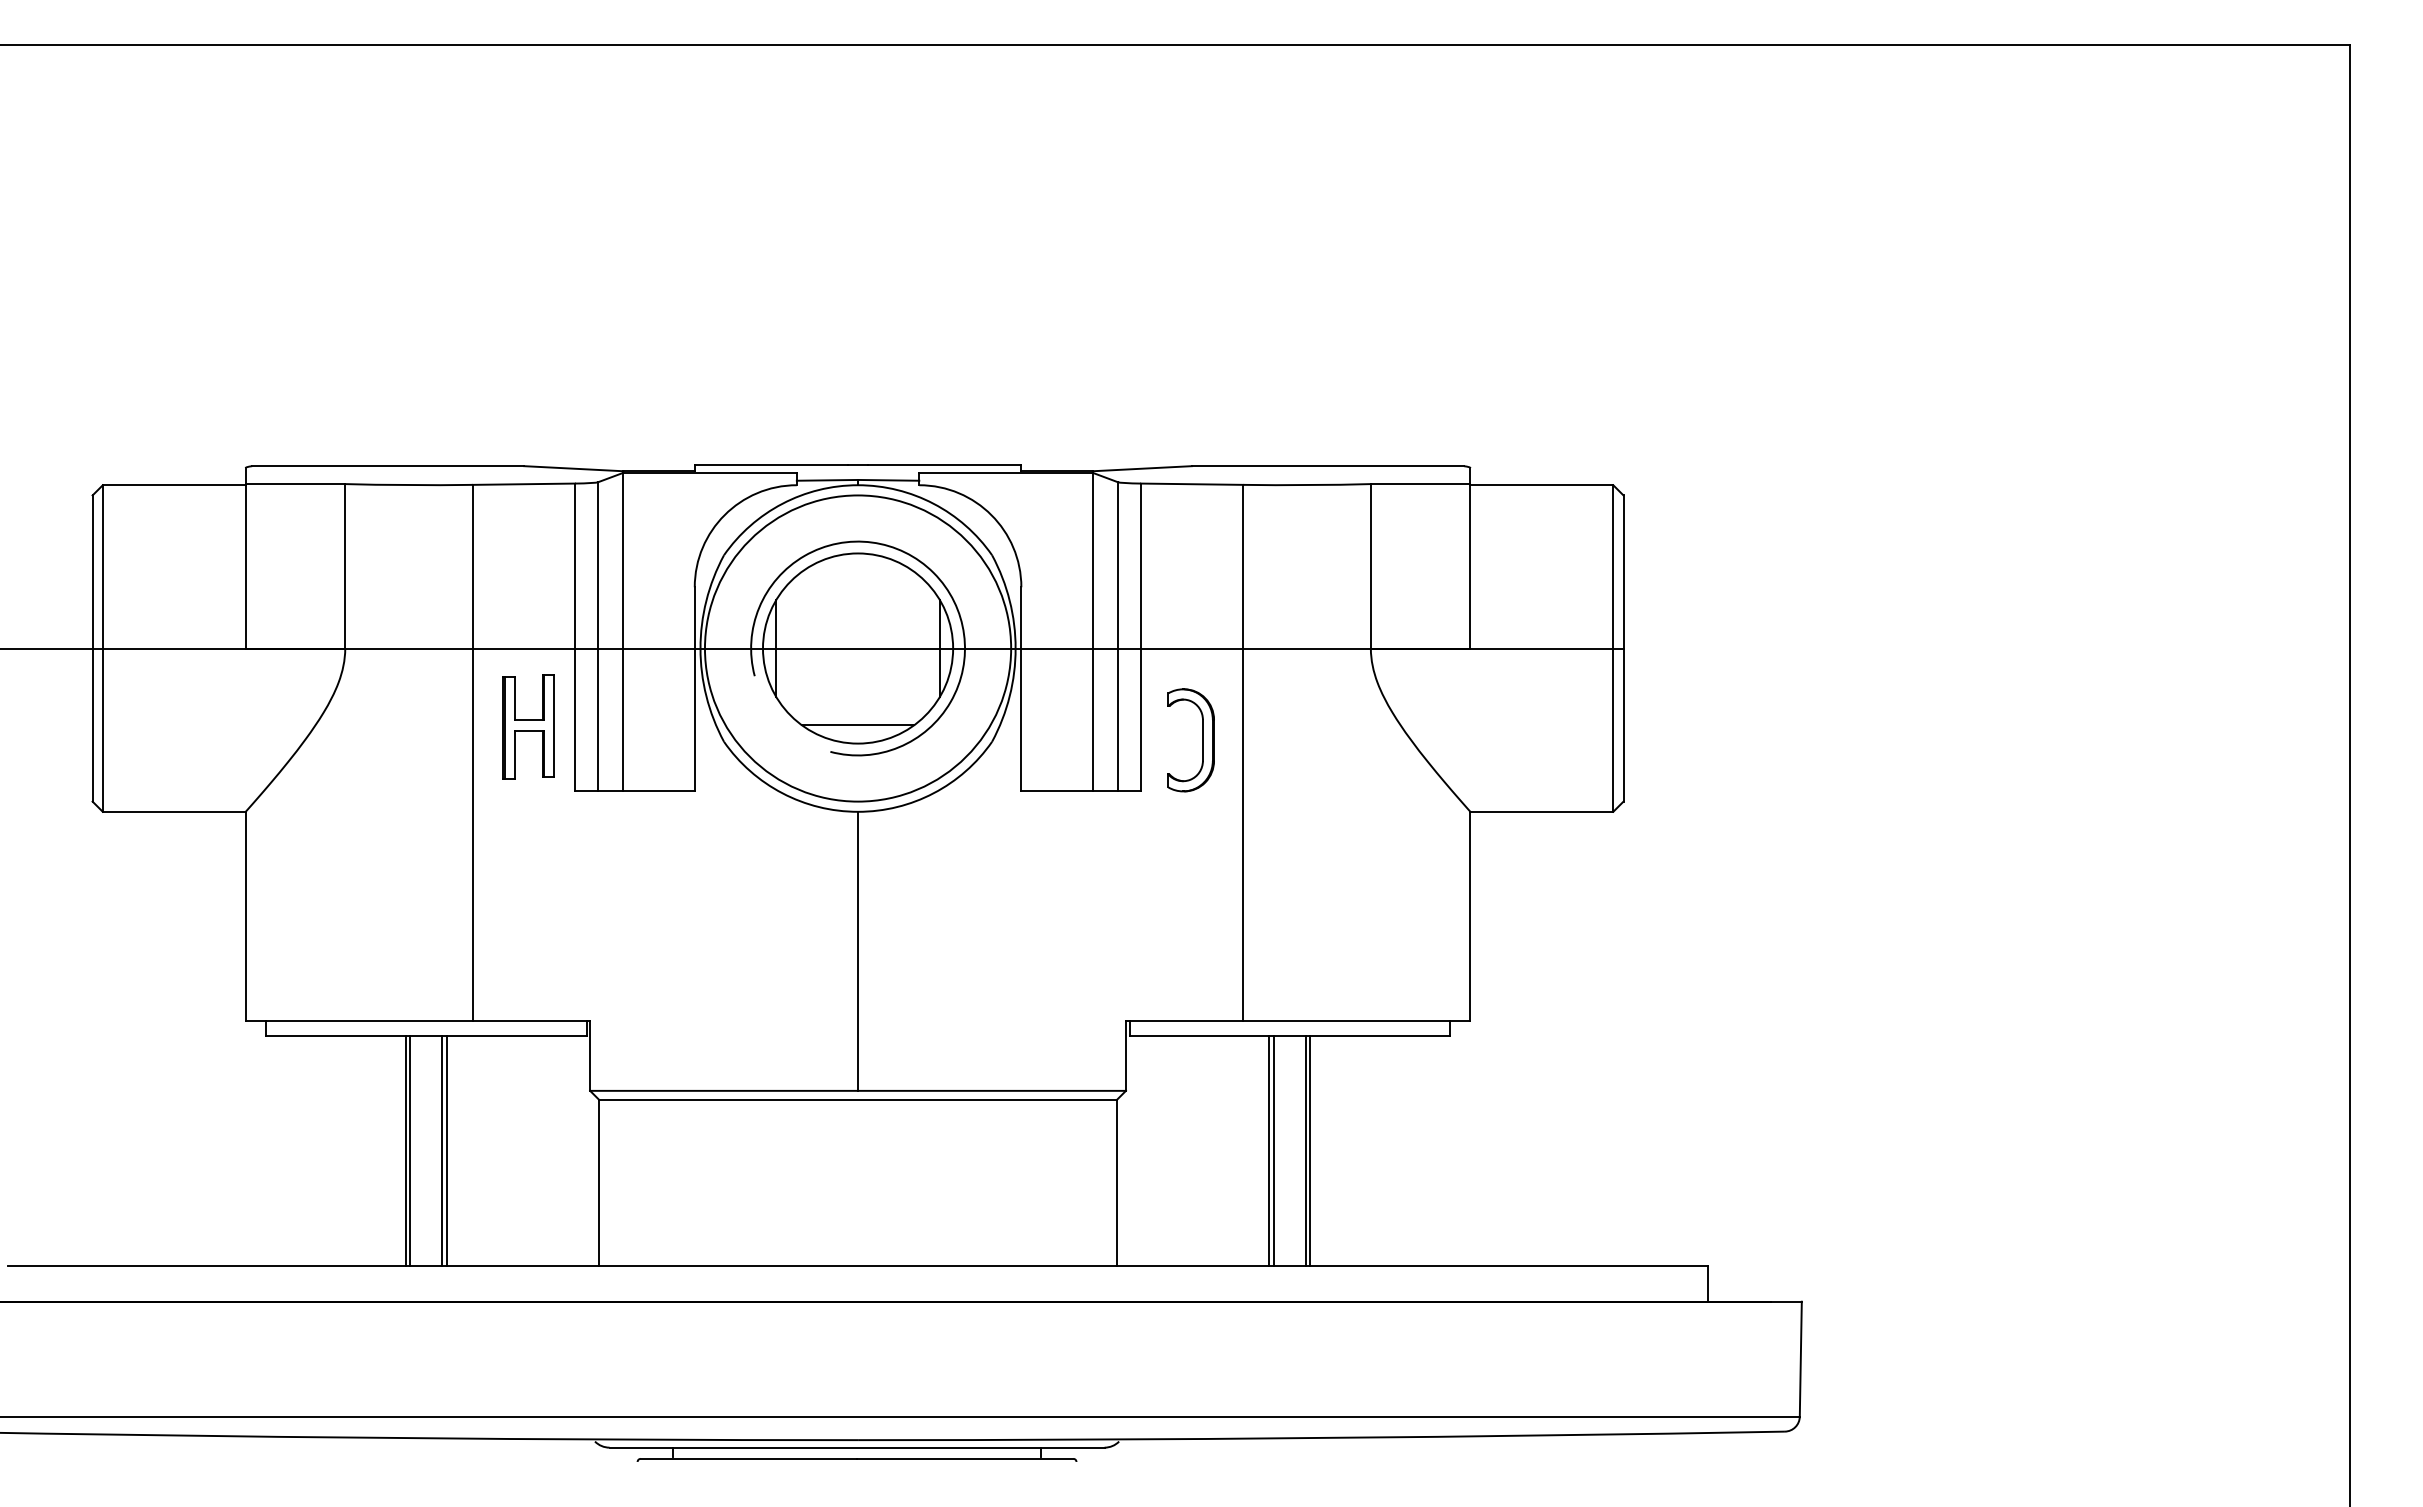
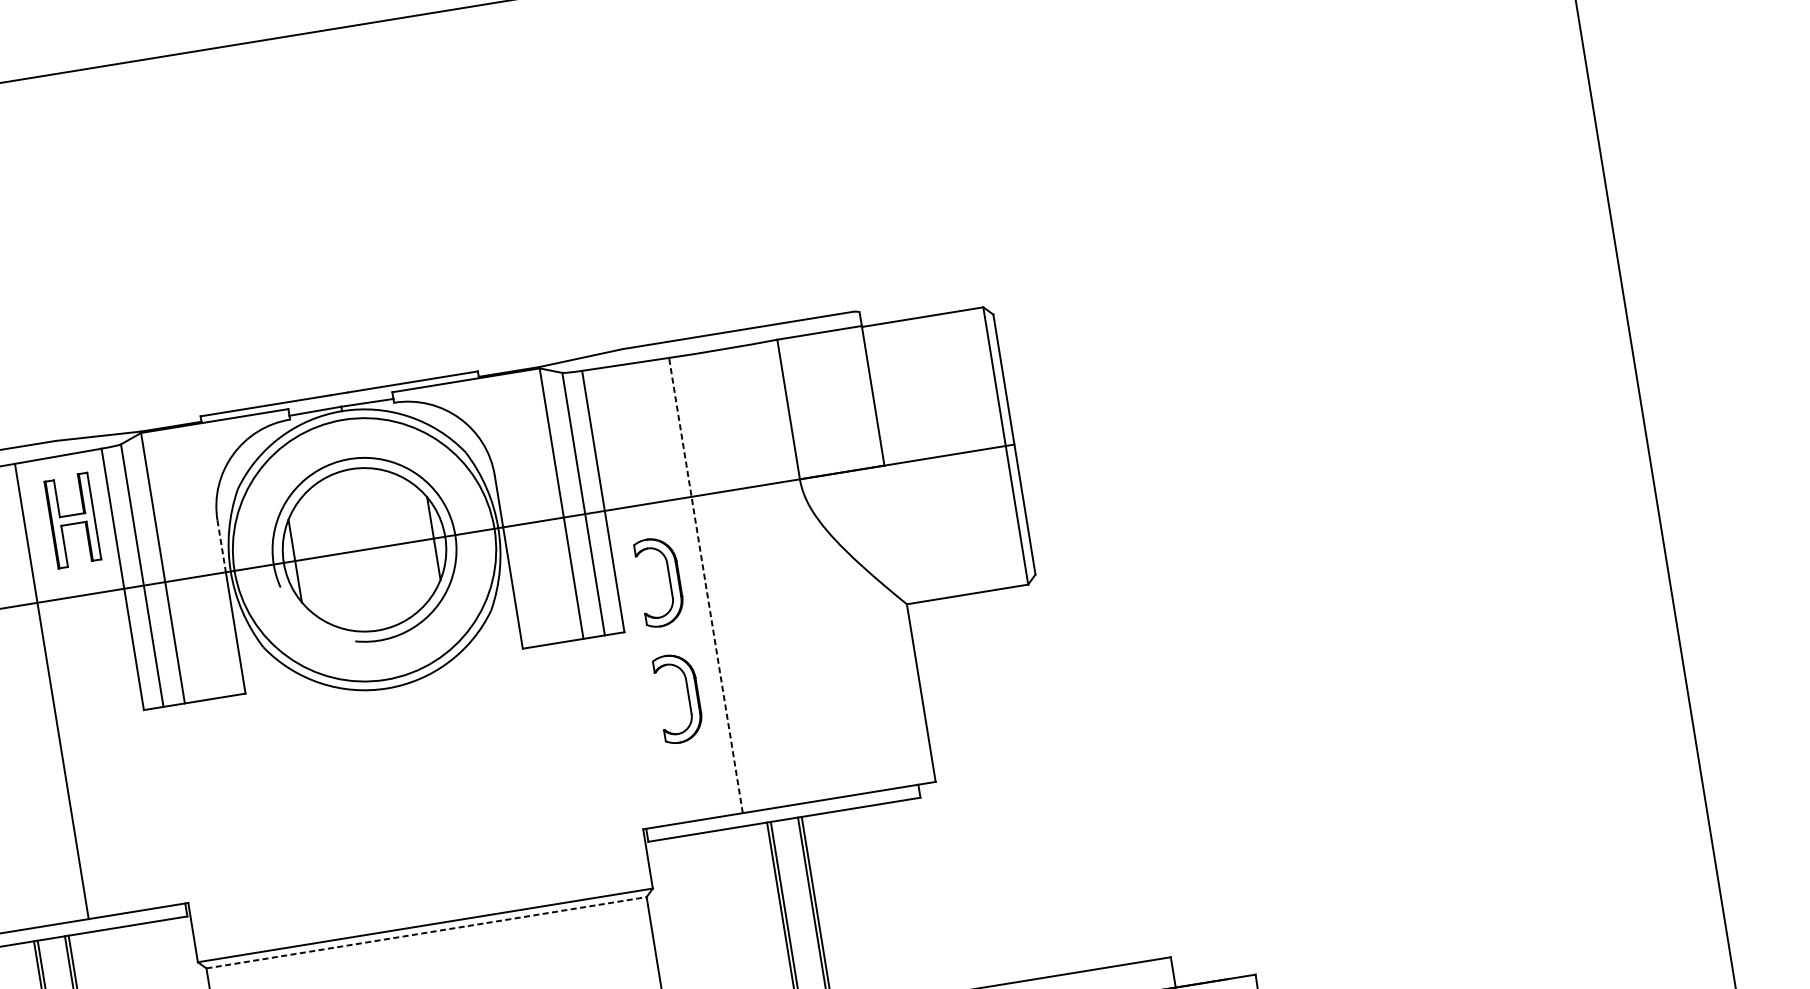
line: (694, 617) -> (221, 545), solid -> dashed
line: (857, 725) -> (374, 615), removed
part: (528, 726) -> (72, 520), moved
line: (1243, 752) -> (706, 585), solid -> dashed
part: (1202, 877) -> (688, 696), added
line: (858, 950) -> (406, 806), removed
line: (858, 1099) -> (426, 932), solid -> dashed

